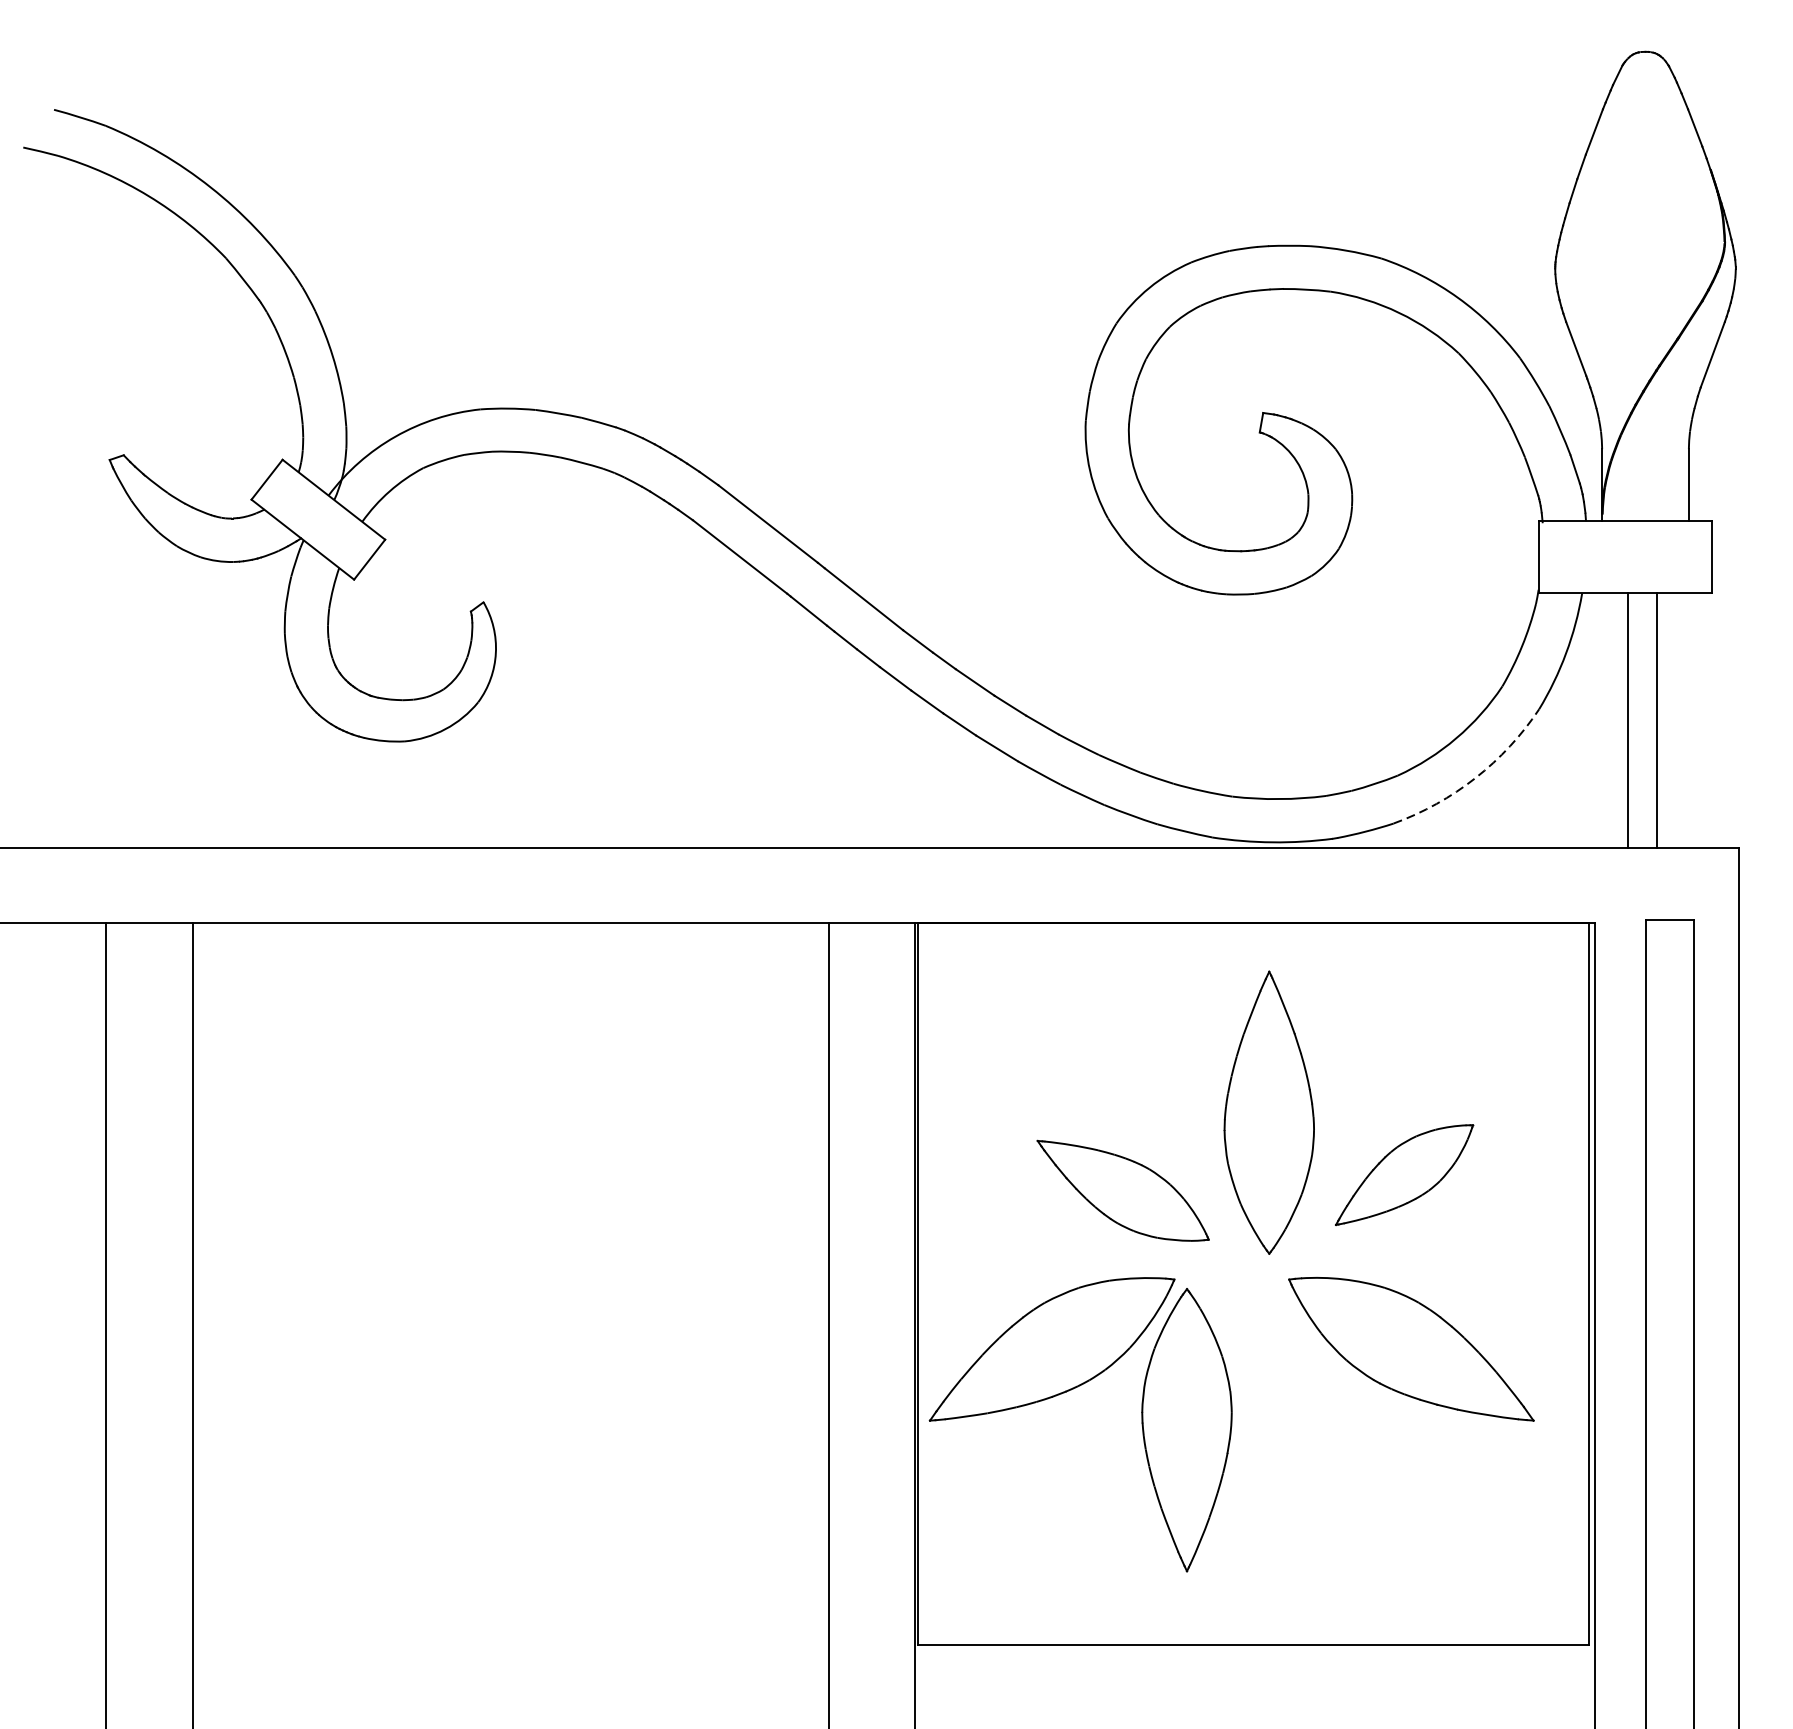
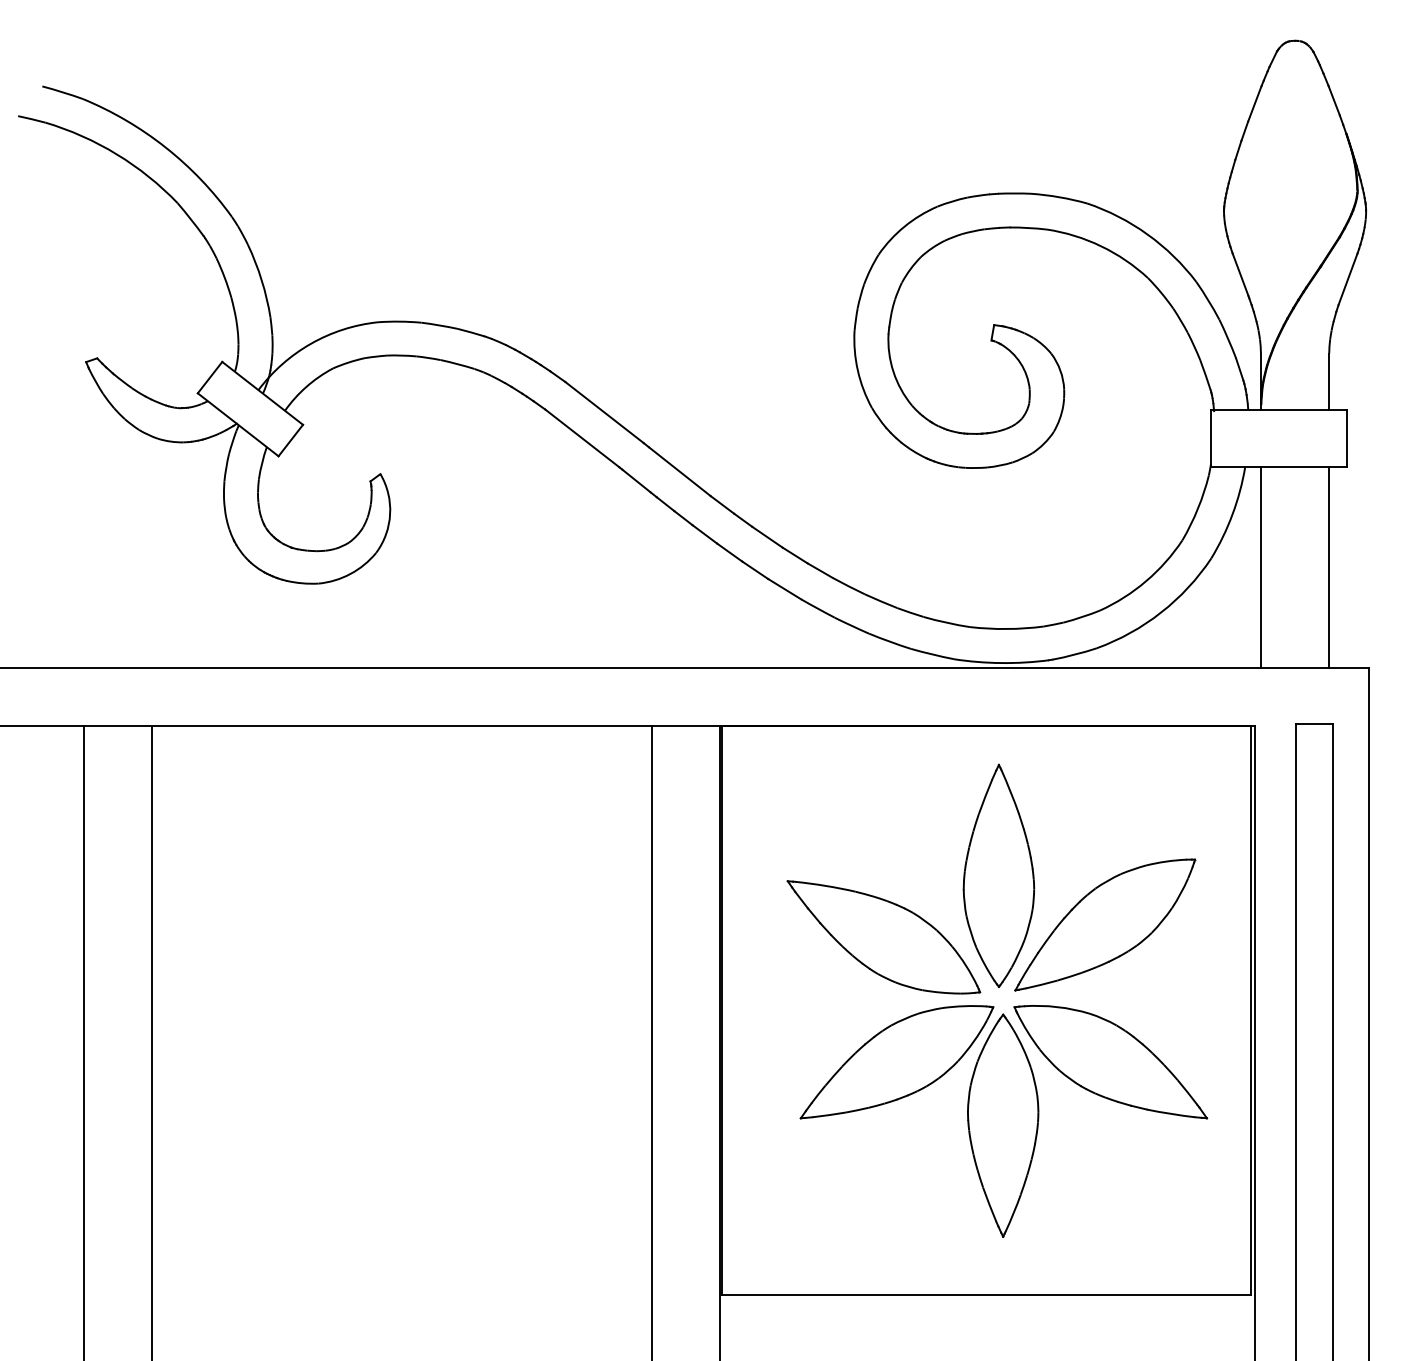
line: (1628, 720) -> (1329, 567), moved
line: (1656, 720) -> (1260, 567), moved
arc: (1475, 778) -> (1161, 612), dashed -> solid
part: (1404, 1174) -> (1105, 924), size x1.67
part: (1122, 1190) -> (883, 937), size x1.43
part: (1066, 1392) -> (908, 1096), moved

